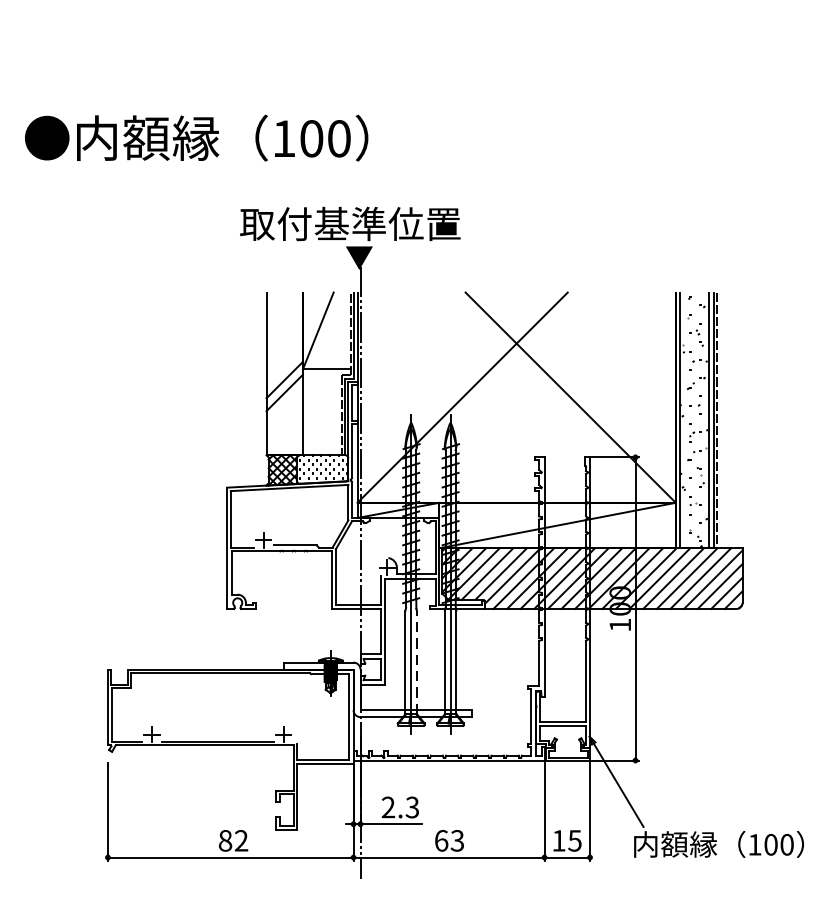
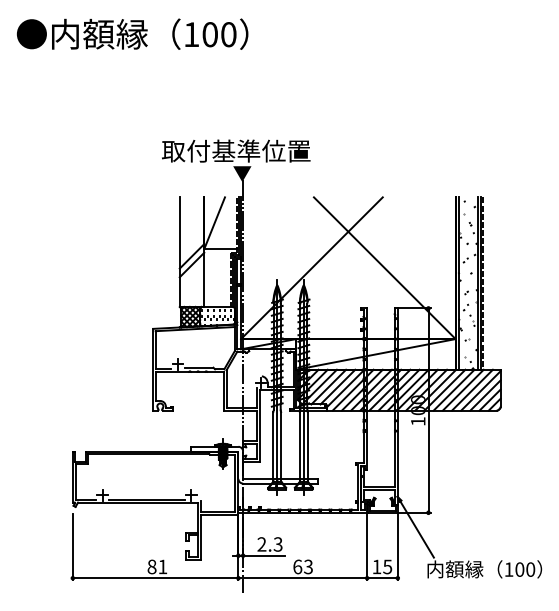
text: (196, 137) -> (132, 33), moved
line: (417, 662) -> (281, 446), dashed -> solid
text: (240, 840) -> (162, 566), 82 -> 81

